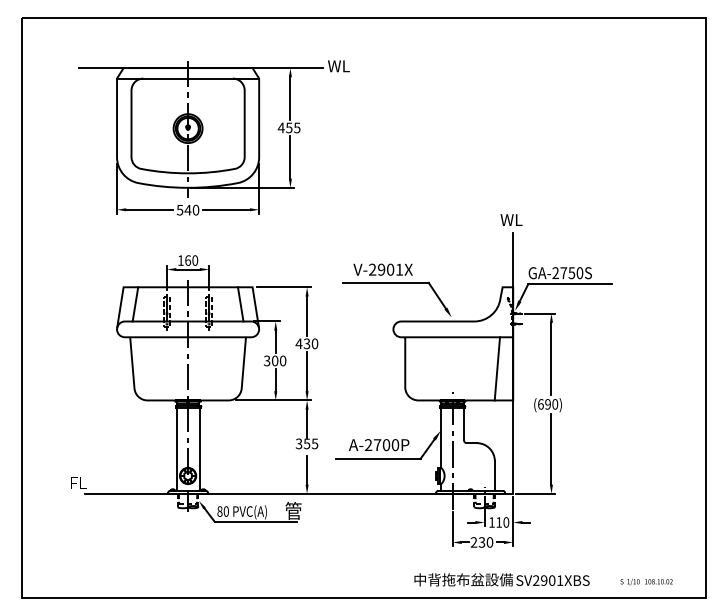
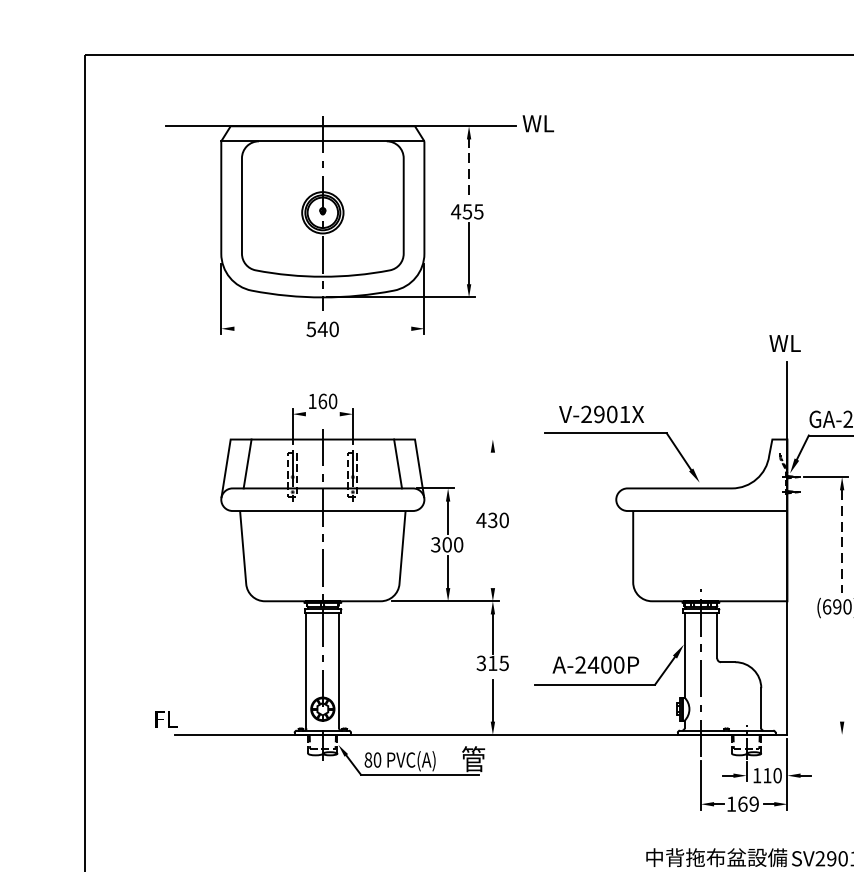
line: (290, 97) -> (469, 168), solid -> dashed
line: (148, 209) -> (266, 328), removed
line: (227, 209) -> (379, 328), removed
line: (187, 269) -> (321, 414), removed
line: (284, 287) -> (460, 439), removed
line: (307, 315) -> (493, 479), removed
line: (551, 358) -> (842, 541), solid -> dashed
line: (497, 368) -> (765, 555), removed
line: (307, 371) -> (493, 559), removed
text: (306, 443) -> (492, 662), 355 -> 315
text: (377, 444) -> (593, 664), A-2700P -> A-2400P
line: (551, 449) -> (842, 671), removed
line: (535, 493) -> (819, 734), removed
text: (481, 542) -> (742, 804), 230 -> 169

